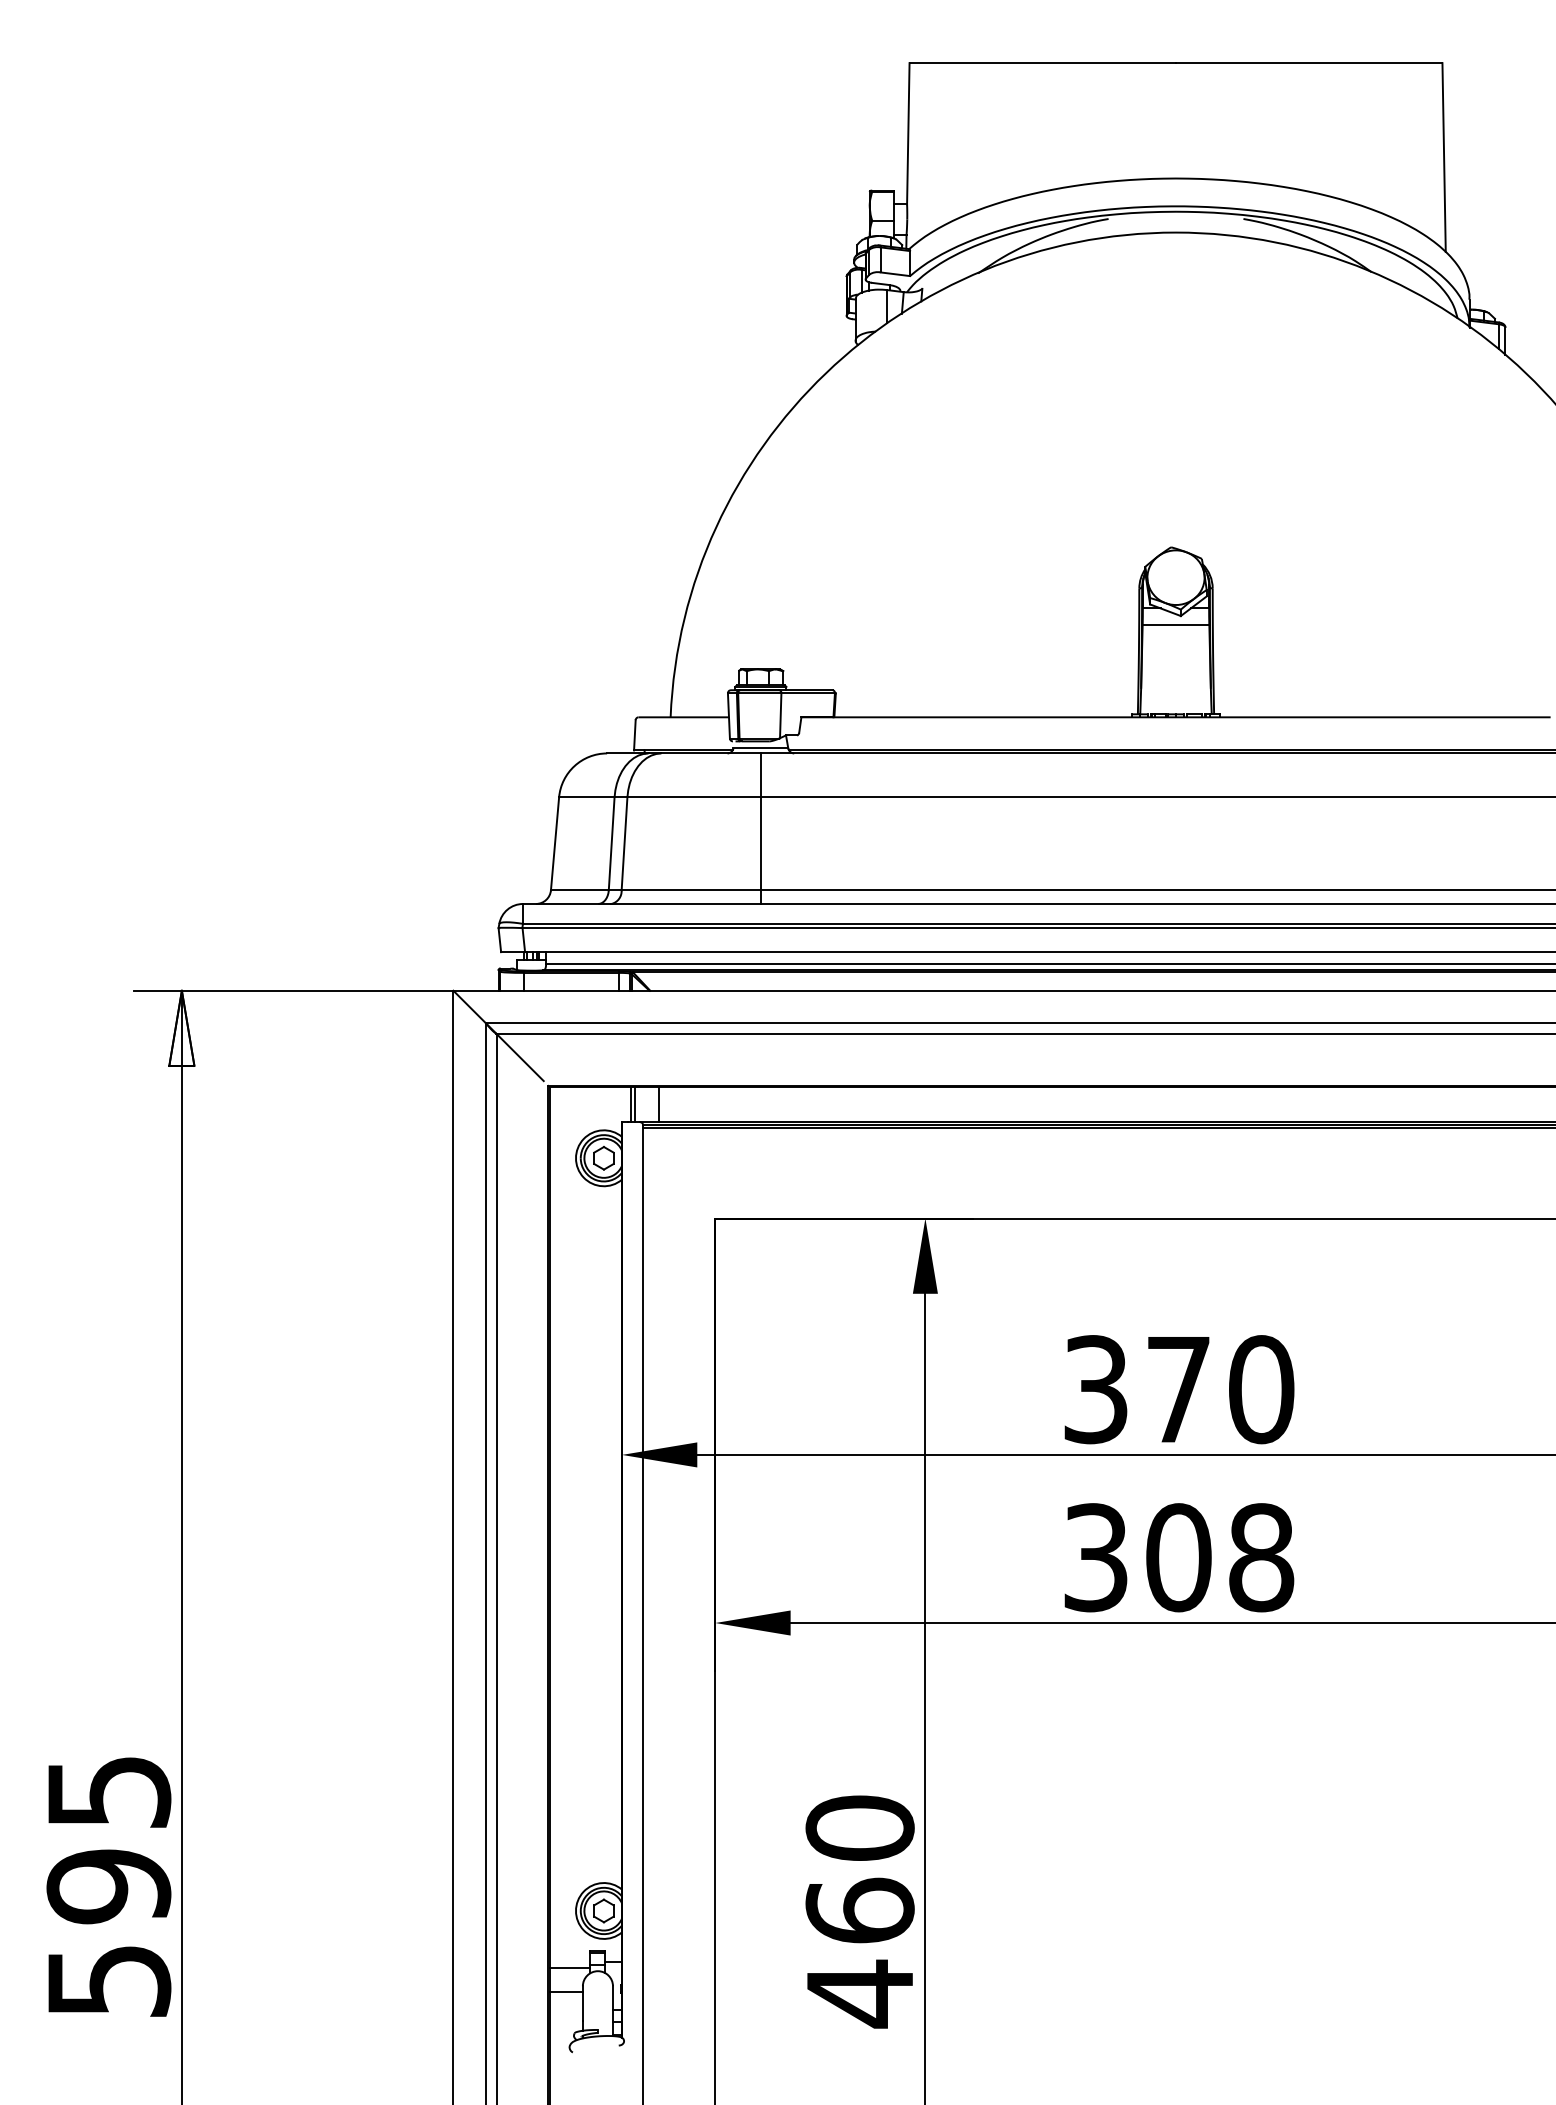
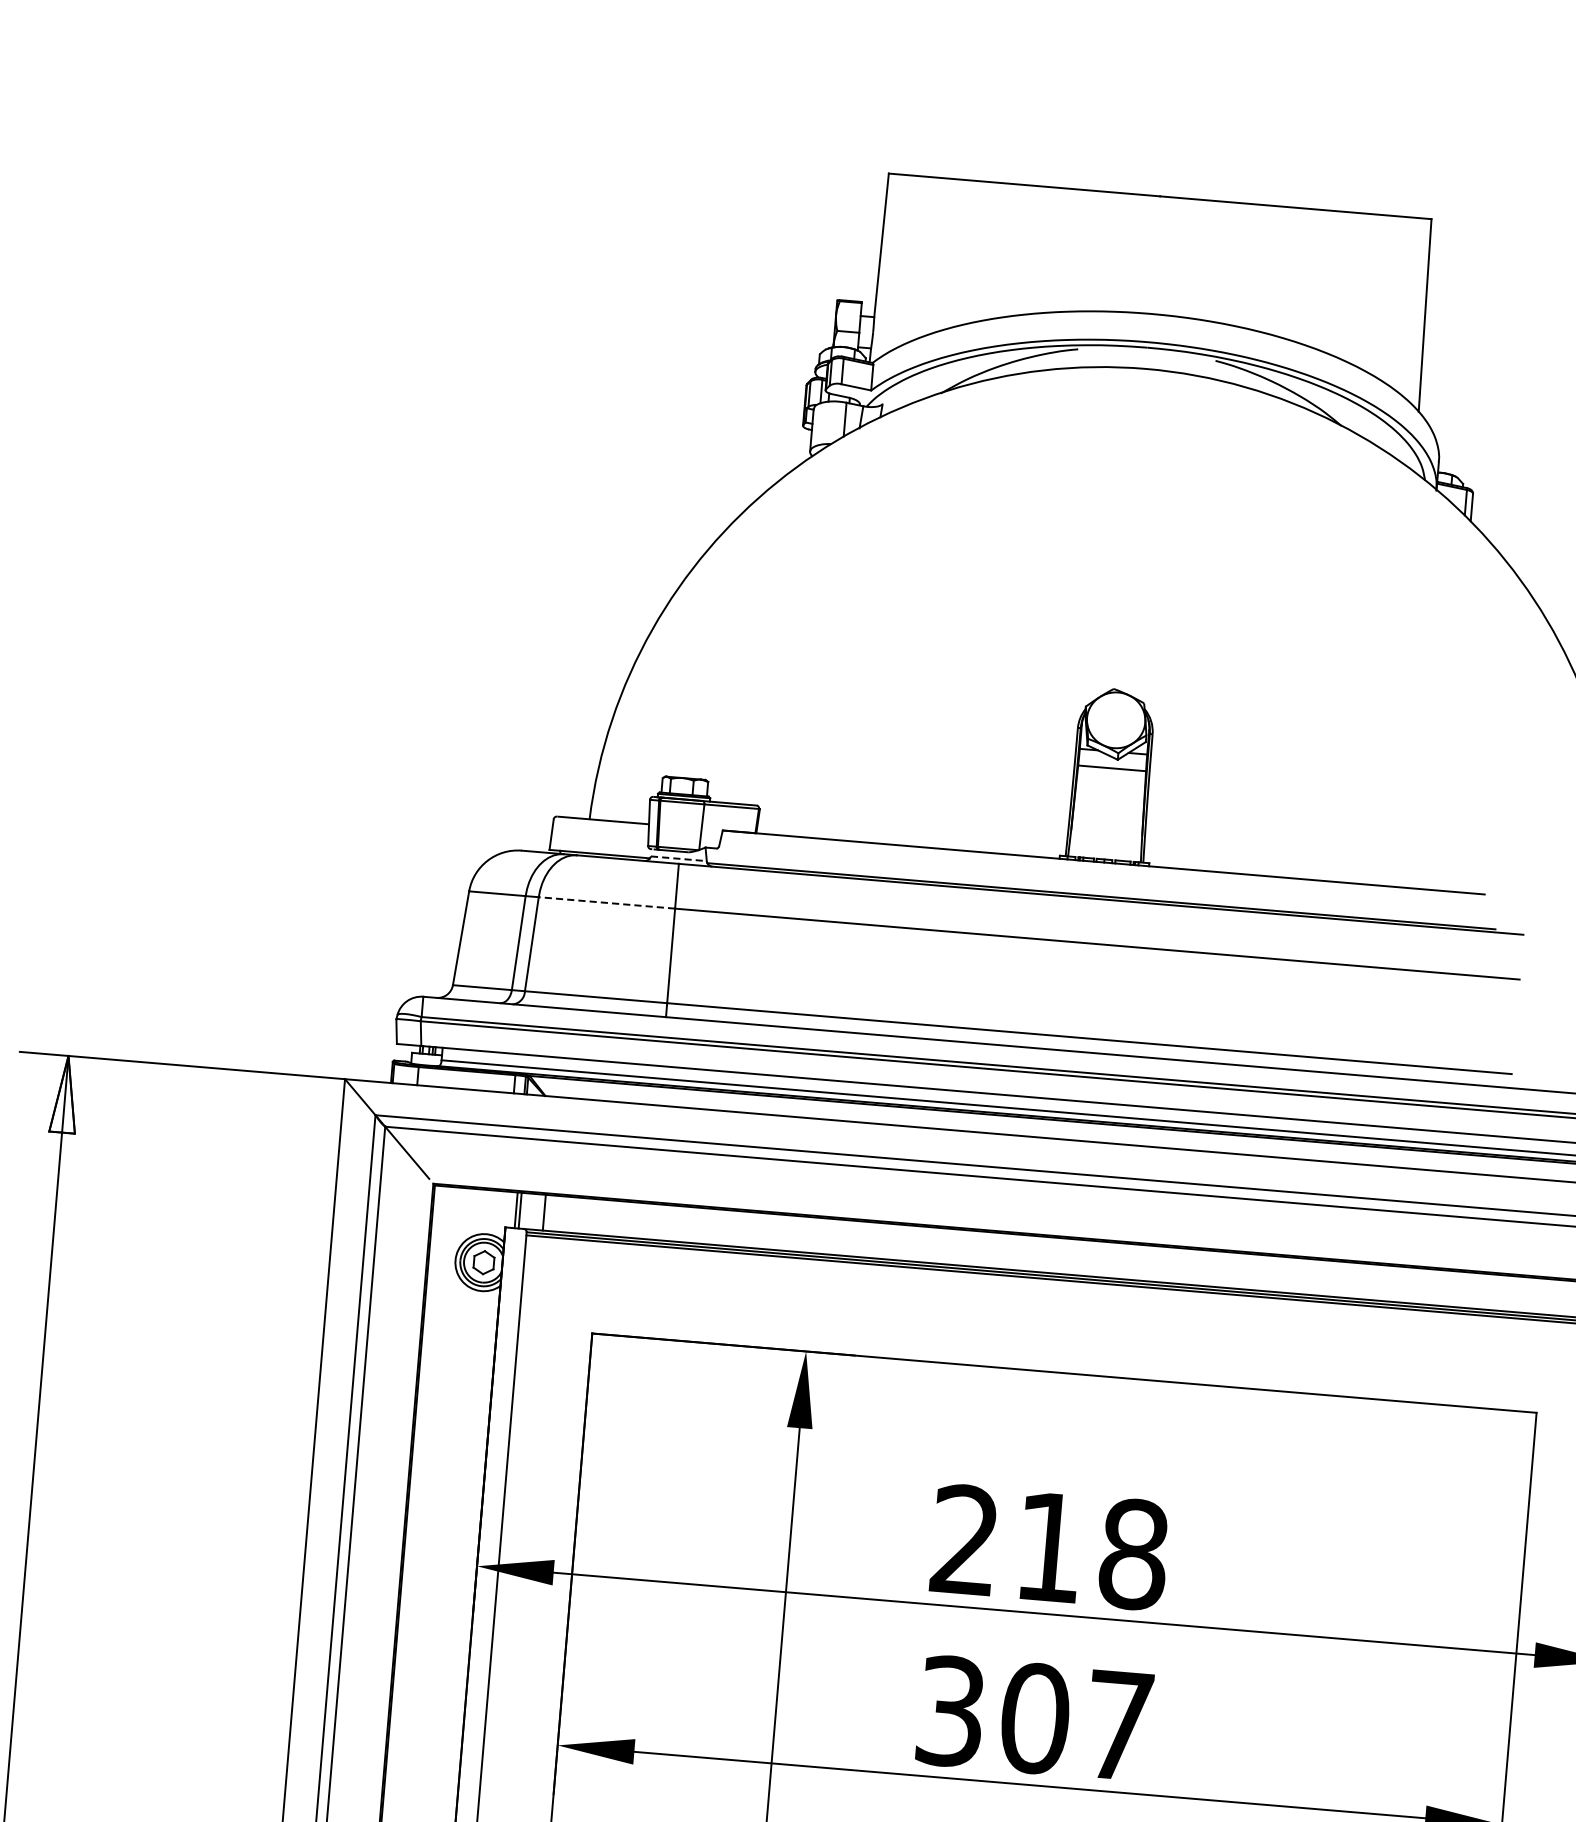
line: (761, 748) -> (679, 858), solid -> dashed
line: (694, 797) -> (607, 903), solid -> dashed
text: (1179, 1389) -> (1050, 1547), 370 -> 218
text: (1261, 1557) -> (1119, 1725), 308 -> 307

